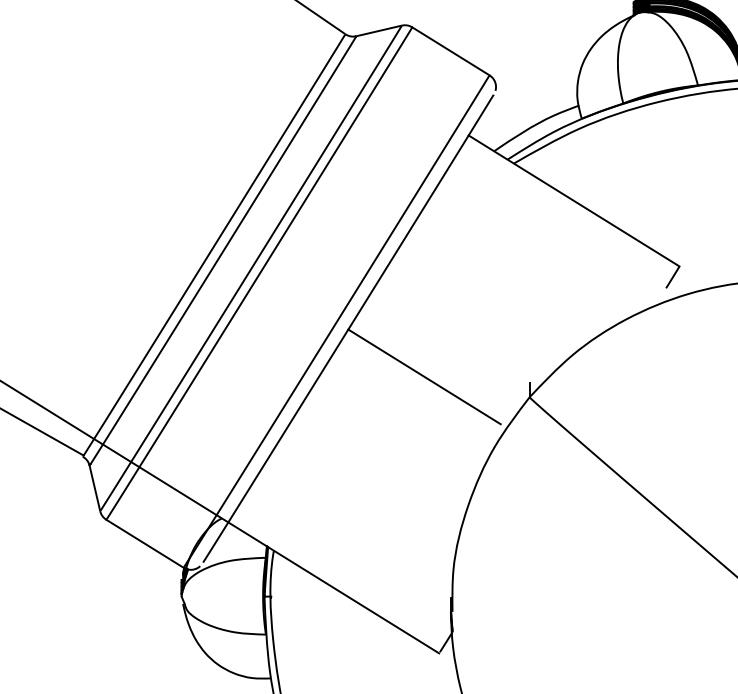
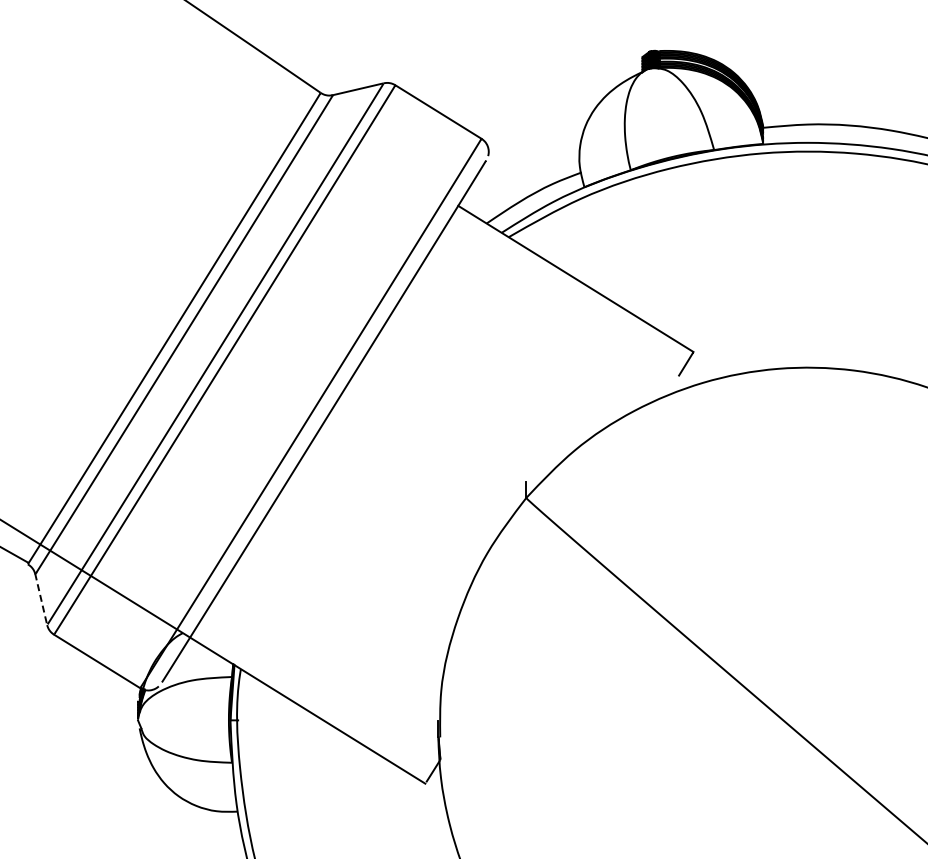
line: (424, 377) -> (409, 475), removed
line: (95, 488) -> (41, 599), solid -> dashed

